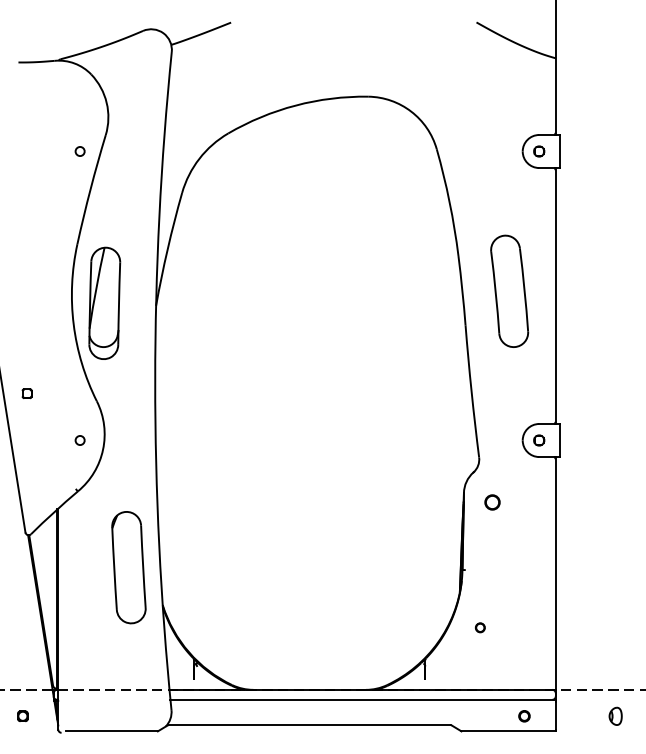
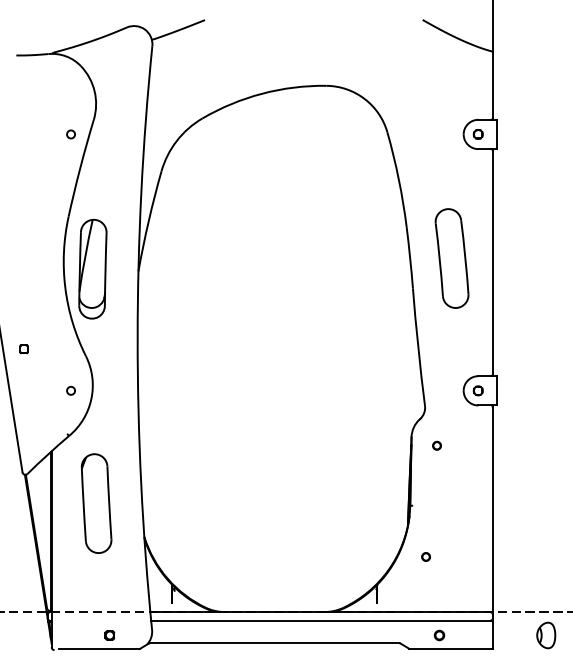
part: (492, 502) -> (436, 445), size x0.62
part: (128, 567) -> (96, 503), moved
part: (22, 716) -> (109, 635), moved
circle: (524, 716) -> (439, 635), moved
part: (615, 716) -> (545, 635), size x1.67

